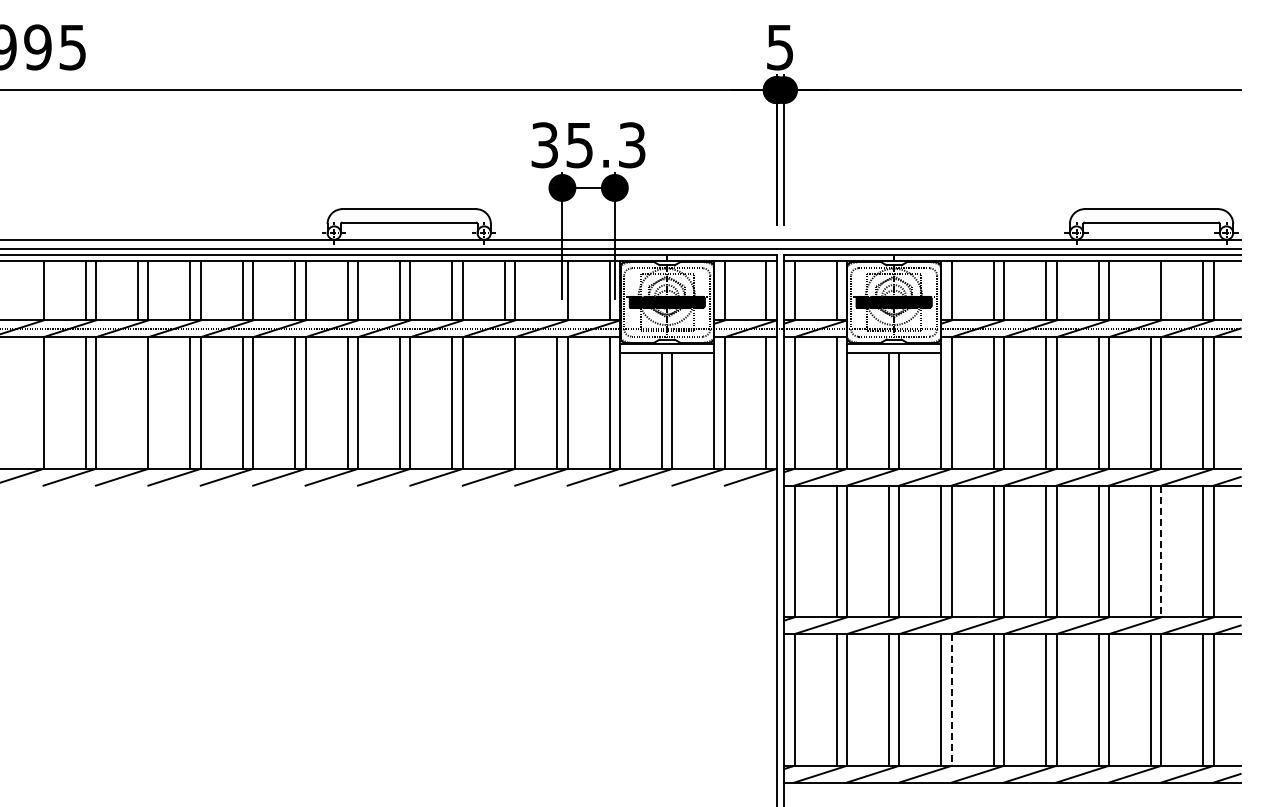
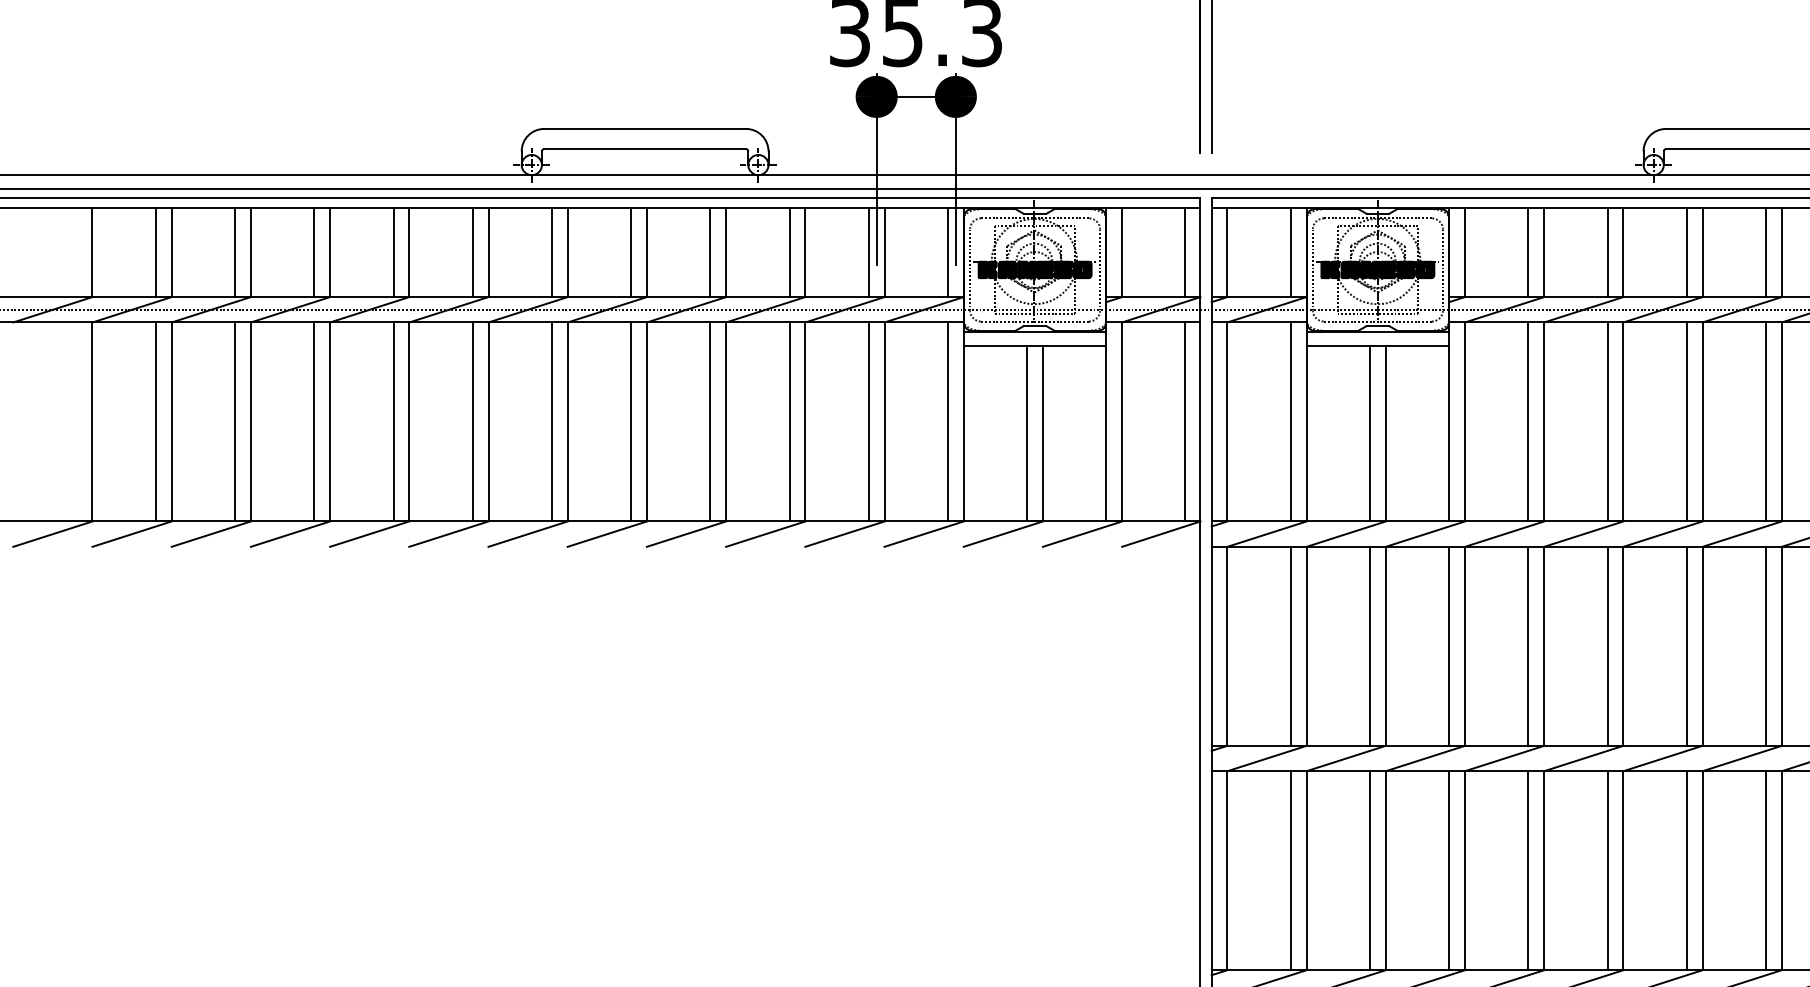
line: (557, 290) -> (869, 251), added
line: (1150, 290) -> (1765, 251), added
line: (137, 402) -> (234, 421), added
line: (504, 402) -> (789, 421), added
line: (1161, 551) -> (1782, 646), dashed -> solid
line: (951, 699) -> (1464, 870), dashed -> solid

